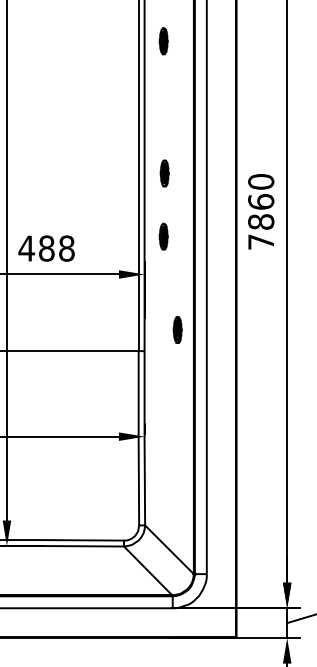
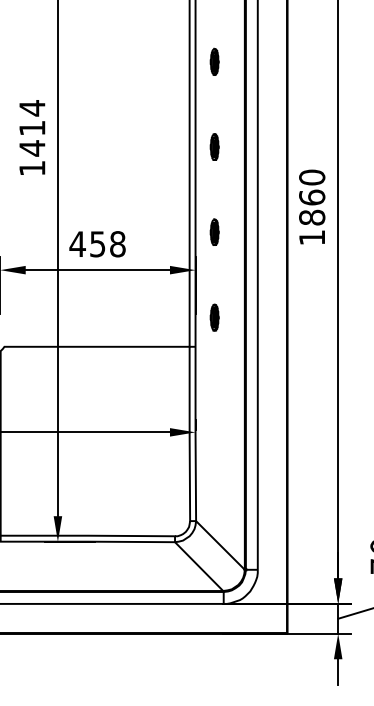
part: (163, 40) -> (214, 61), moved
part: (164, 172) -> (214, 146), moved
text: (260, 241) -> (311, 237), 7860 -> 1860
text: (46, 248) -> (97, 244), 488 -> 458
part: (177, 329) -> (214, 317), moved

